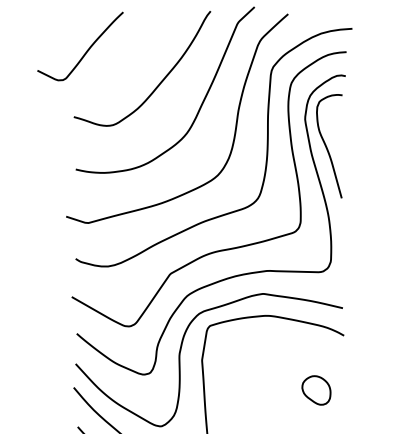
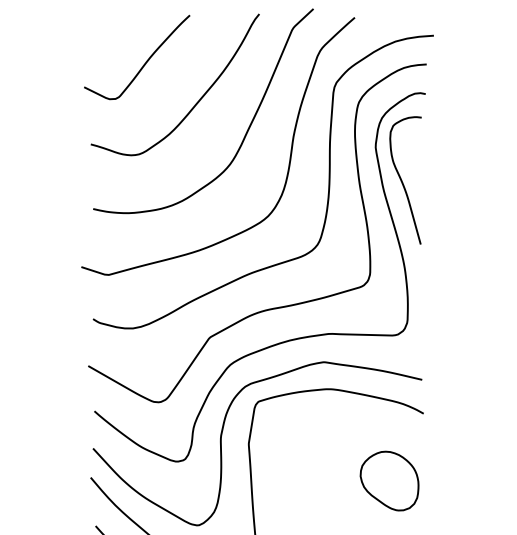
curve: (86, 50) -> (144, 62), moved
part: (316, 390) -> (389, 481), size x1.67

